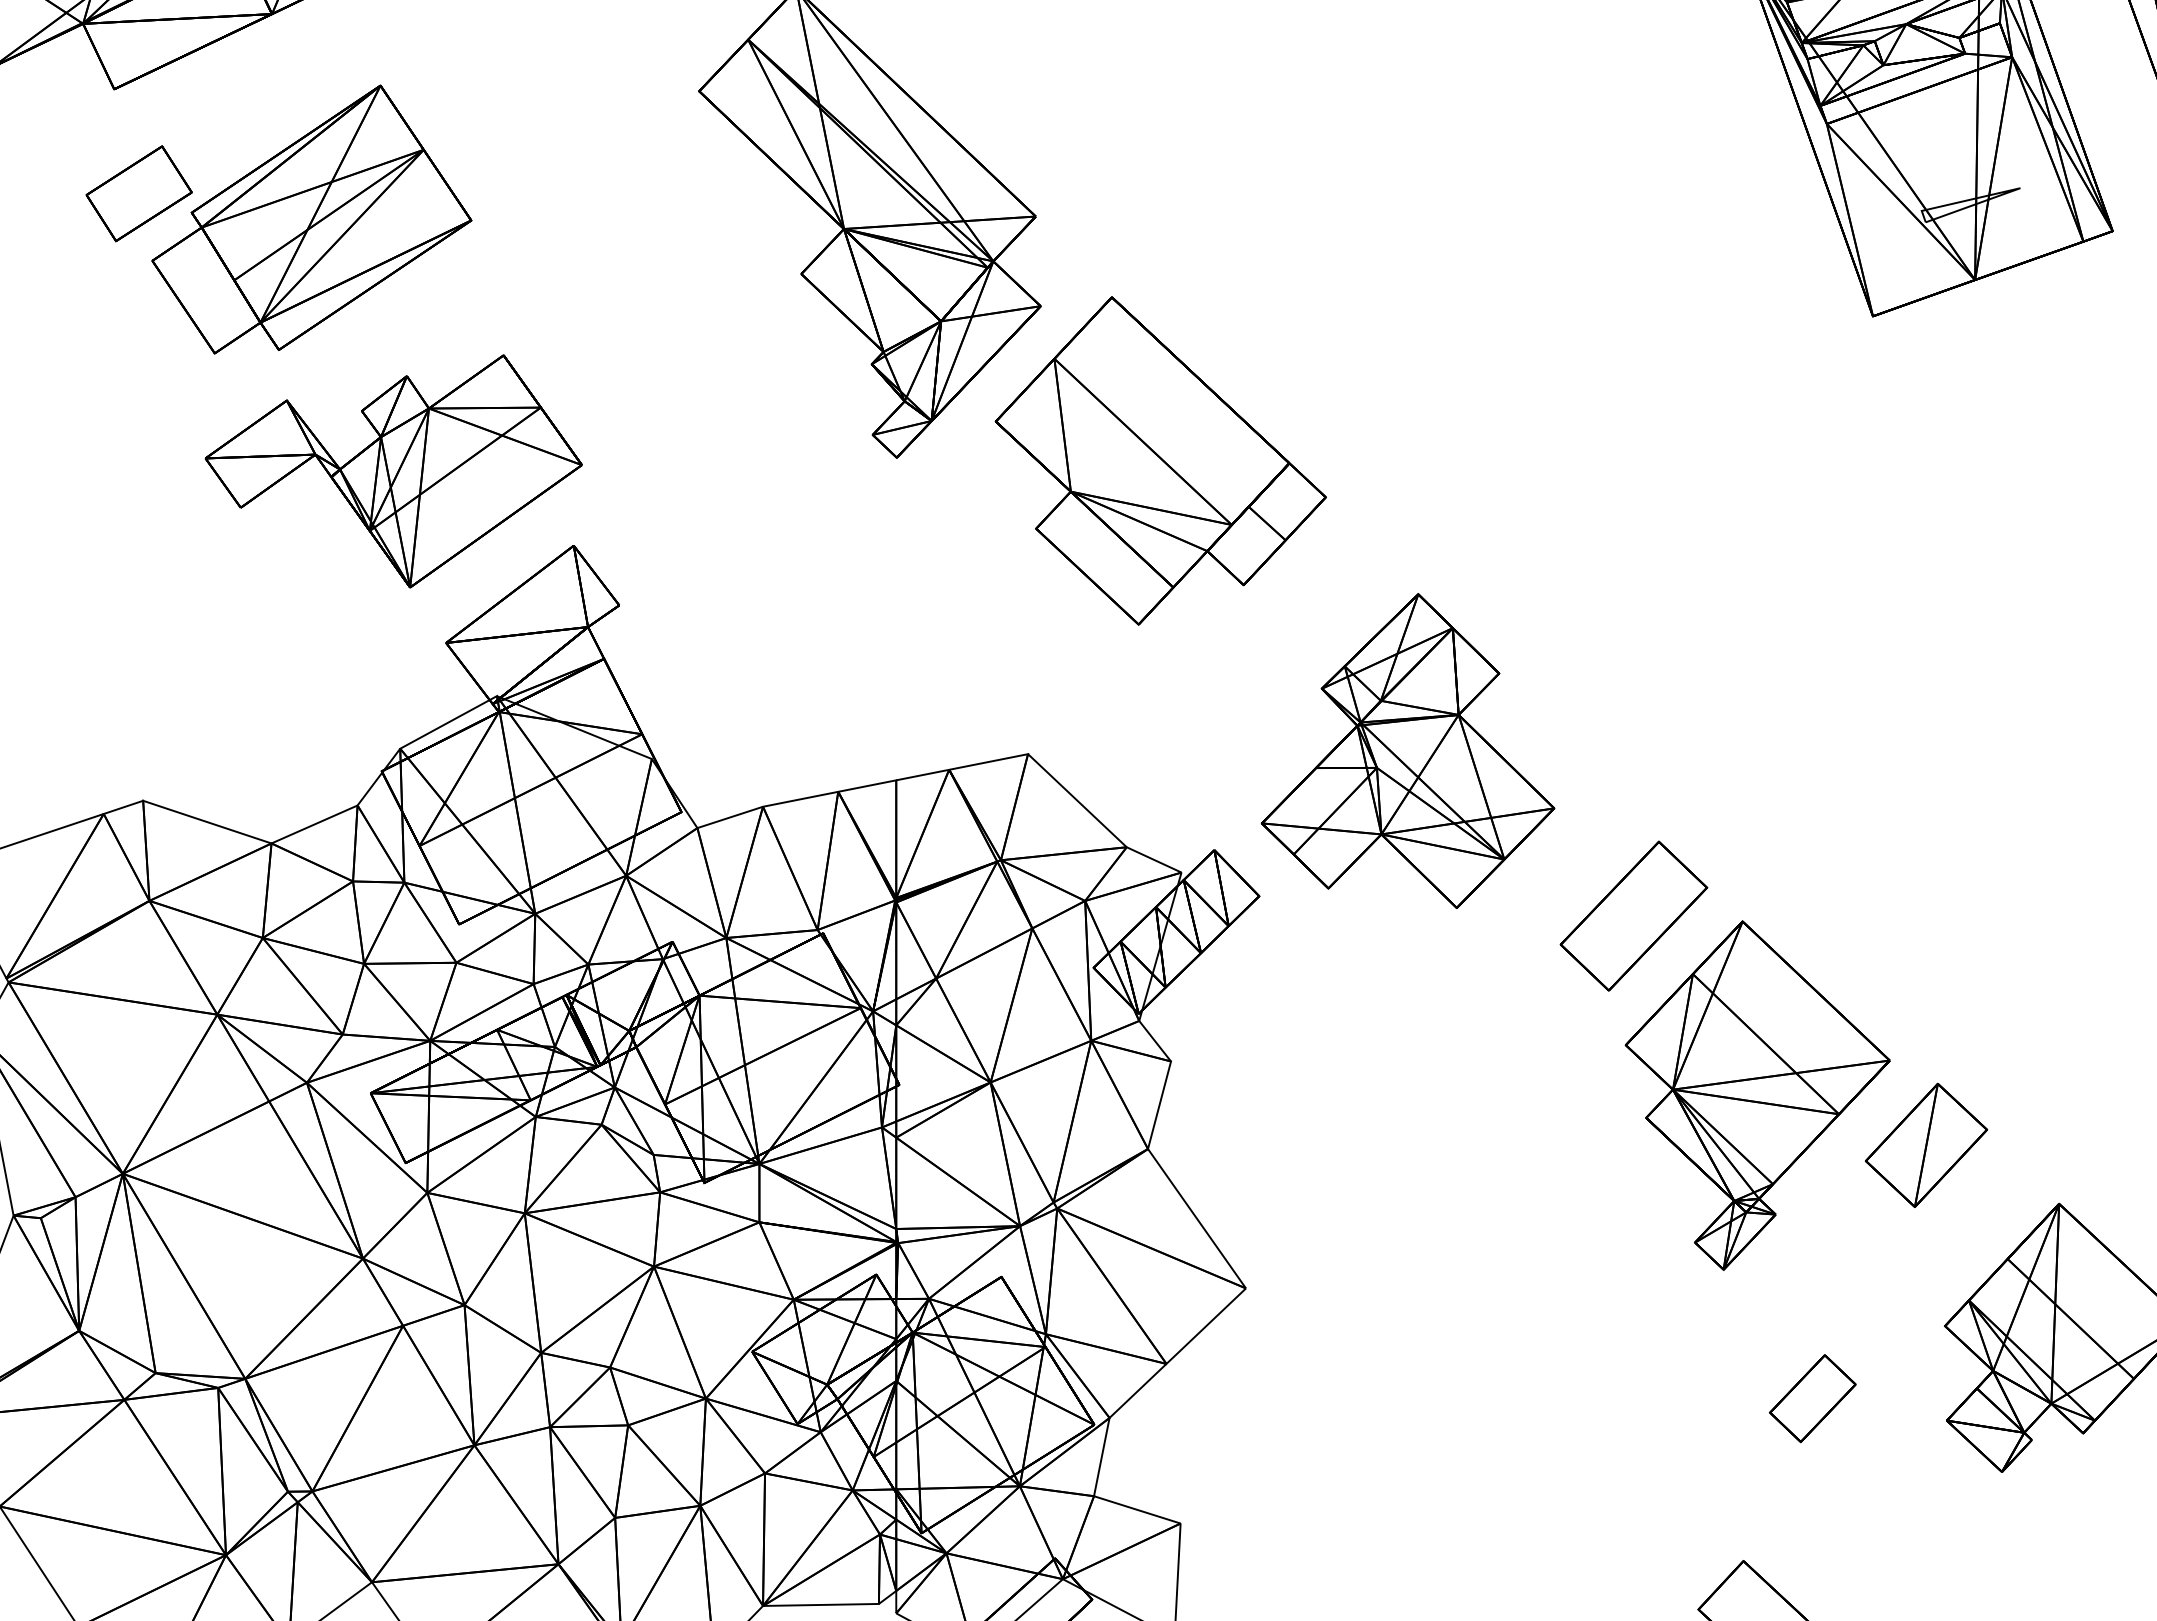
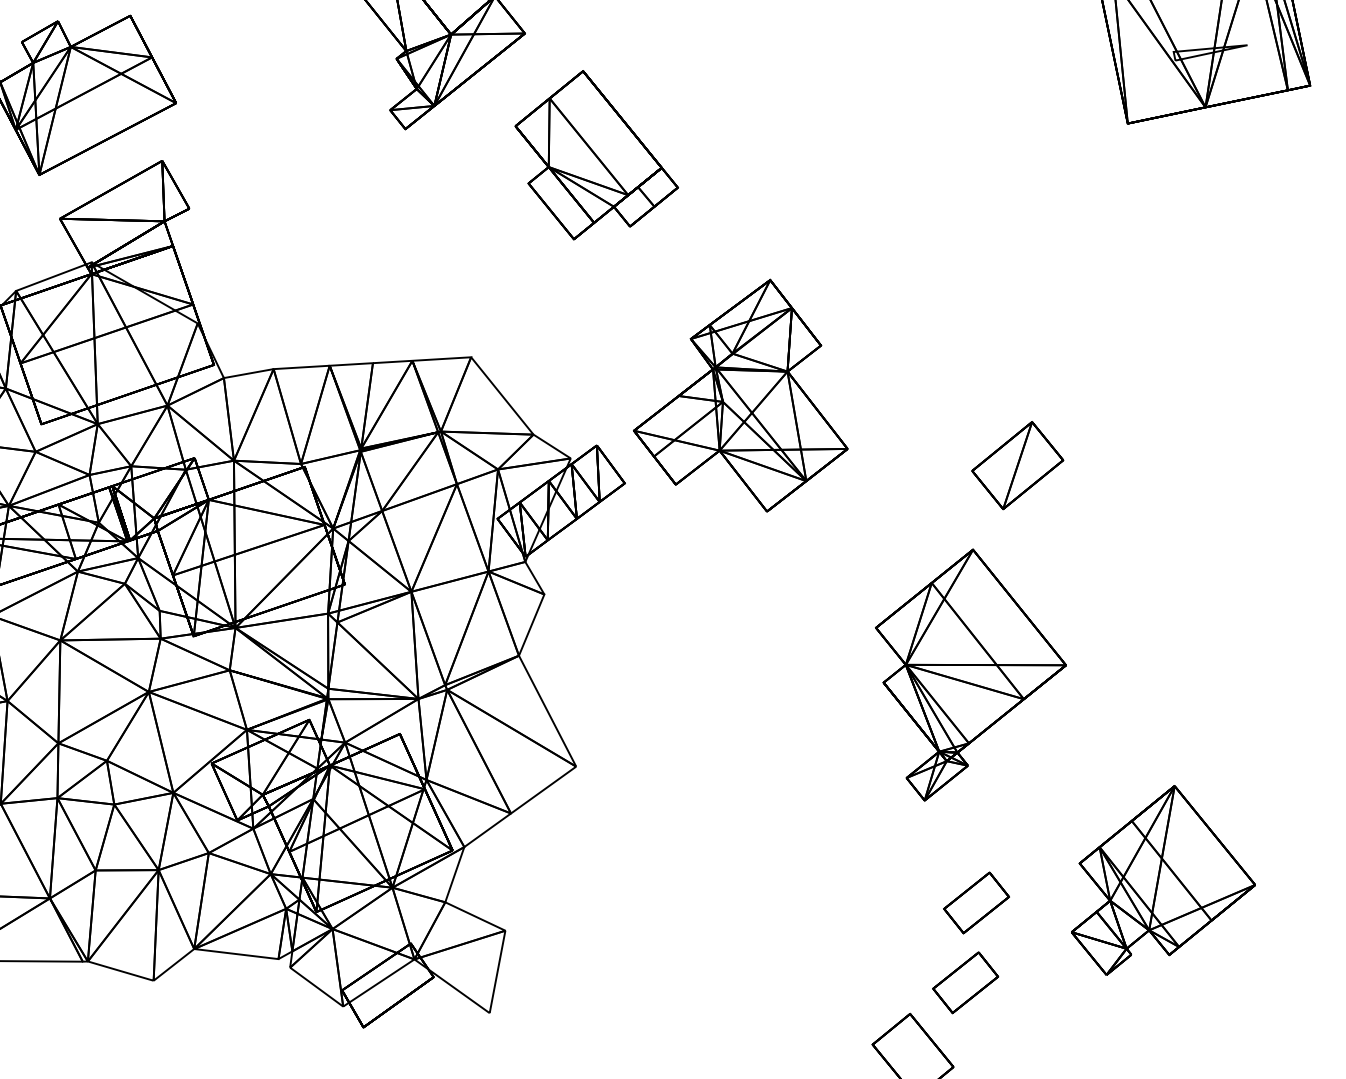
part: (1160, 460) -> (596, 157), size x0.7
part: (1633, 915) -> (894, 534), removed
part: (1926, 1144) -> (1017, 464), moved
part: (1812, 1508) -> (965, 982), added

